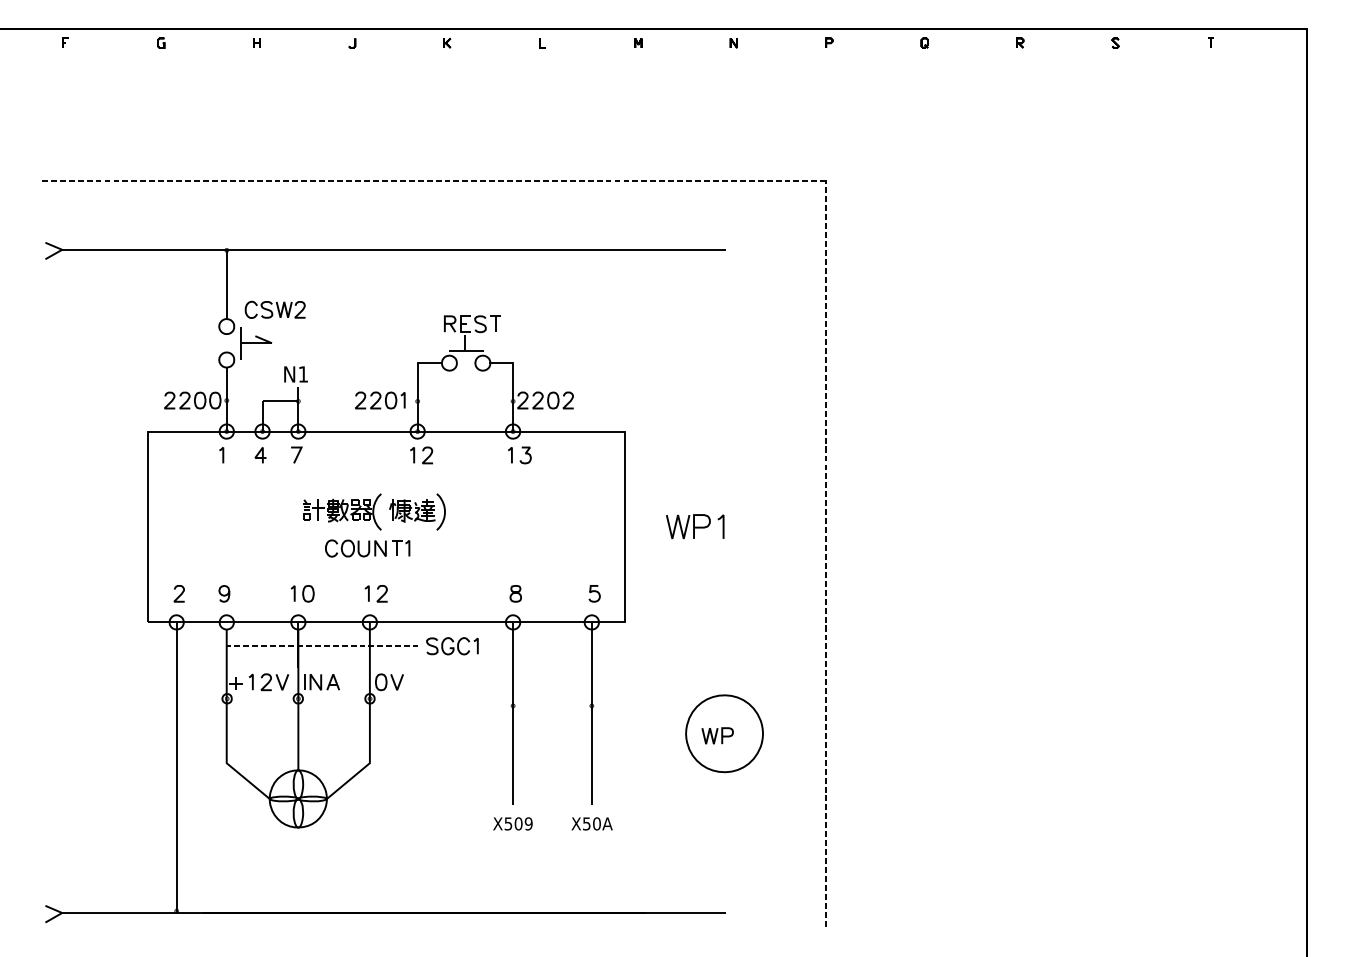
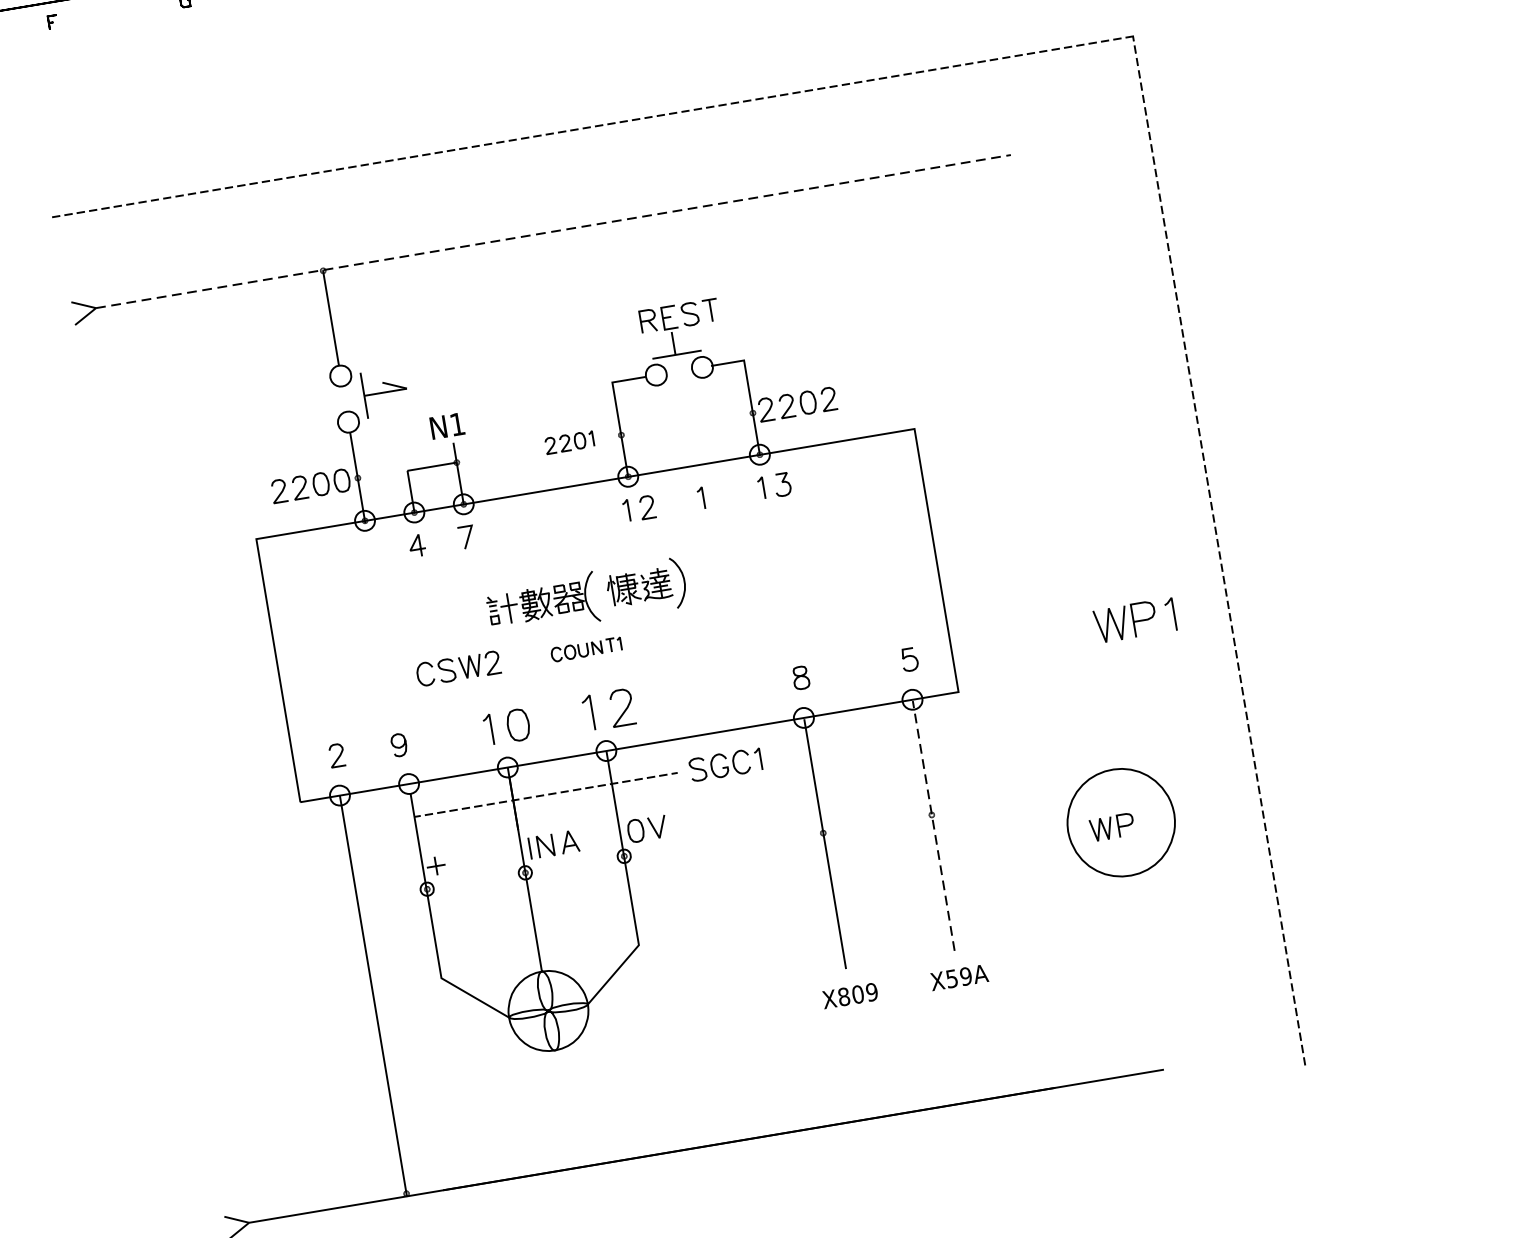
line: (393, 249) -> (552, 231), solid -> dashed
part: (274, 309) -> (457, 668), moved
part: (380, 400) -> (569, 442), size x0.7
line: (222, 455) -> (702, 498), moved
part: (695, 526) -> (1135, 620), moved
part: (367, 548) -> (586, 649), size x0.6
part: (302, 593) -> (506, 726), size x1.4
part: (375, 593) -> (607, 709), size x1.6
part: (268, 682) -> (480, 857), removed
line: (591, 713) -> (933, 825), solid -> dashed
text: (508, 823) -> (843, 996), X509 -> X809
text: (596, 823) -> (965, 976), X50A -> X59A

